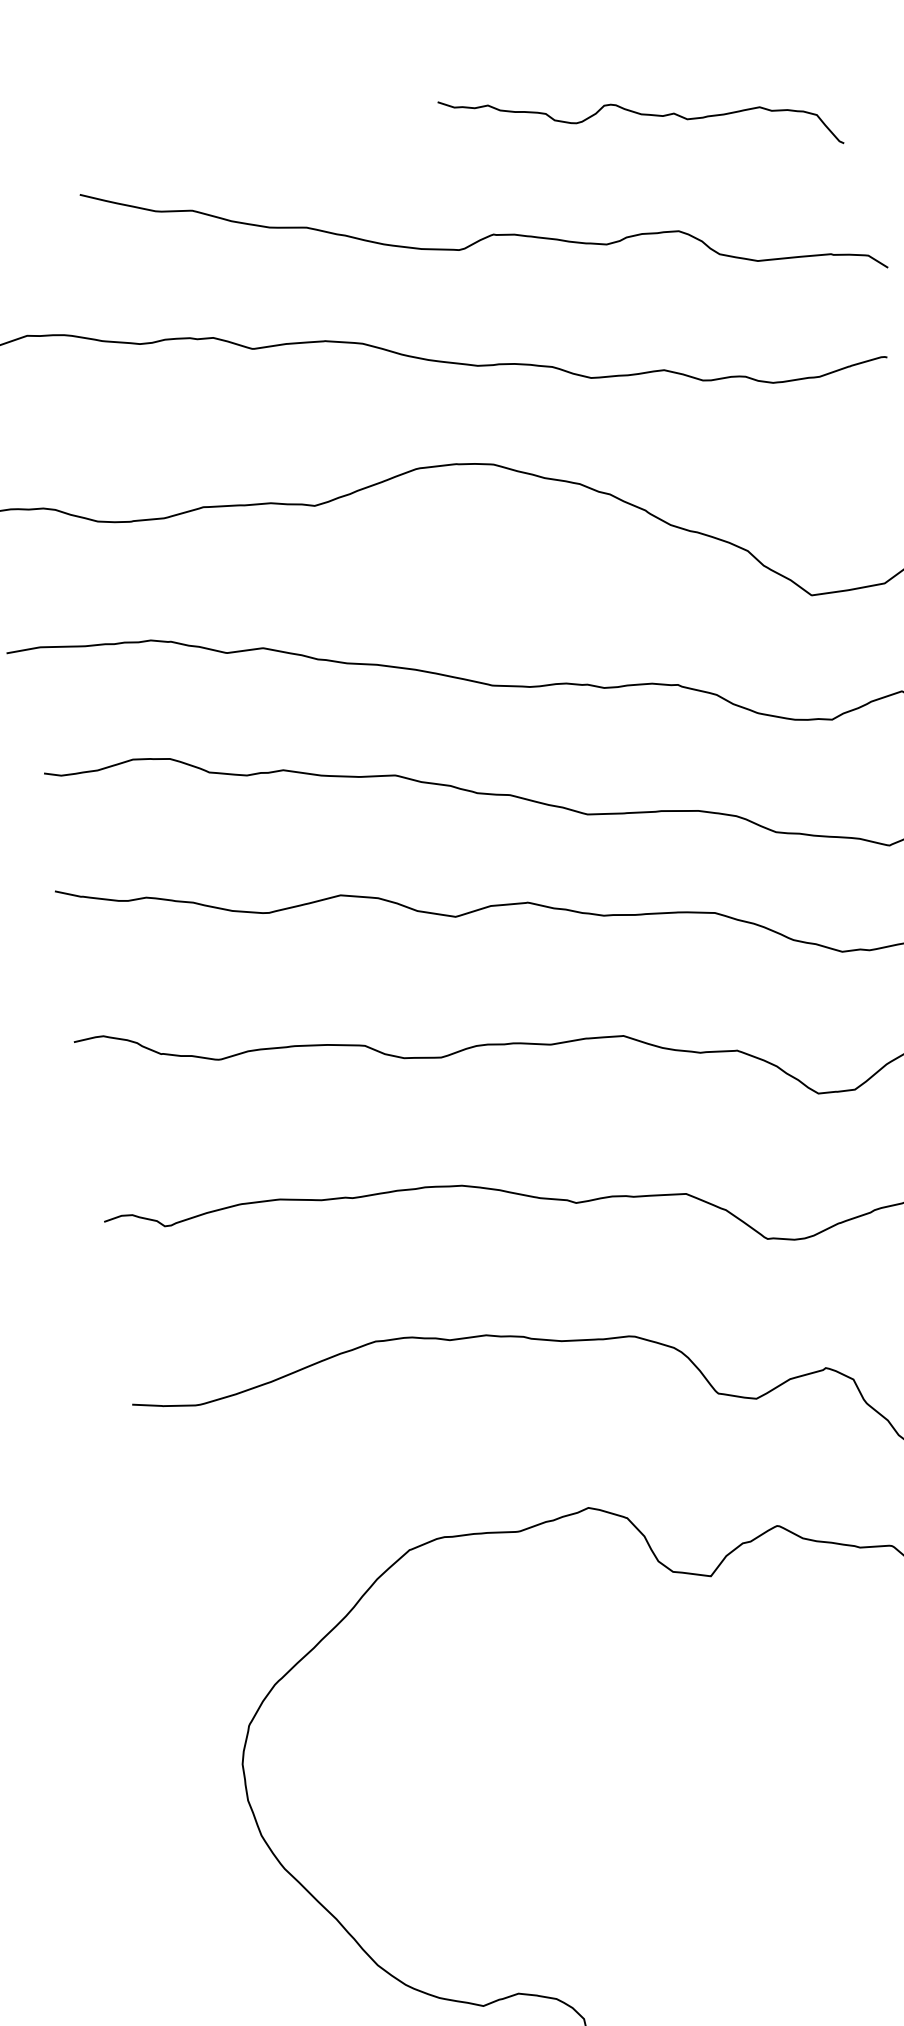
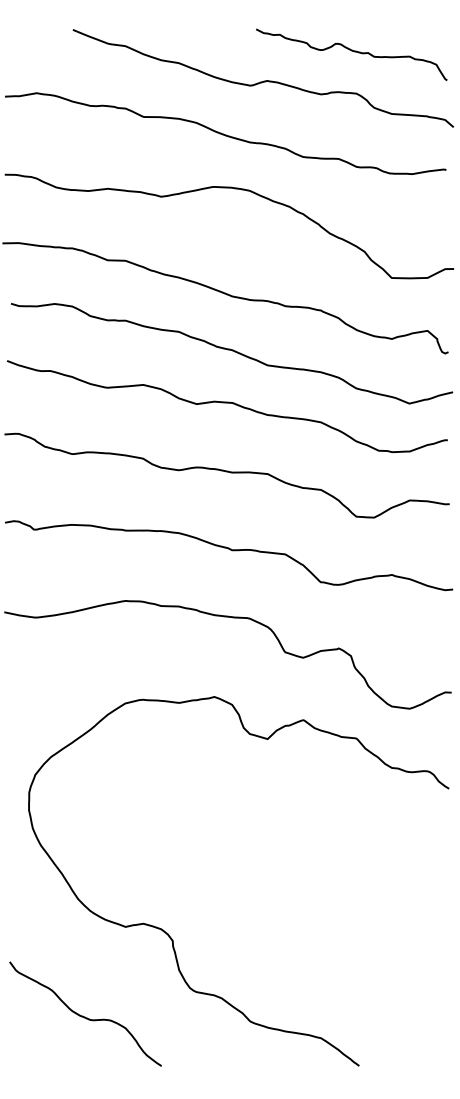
curve: (639, 115) -> (351, 51), moved

